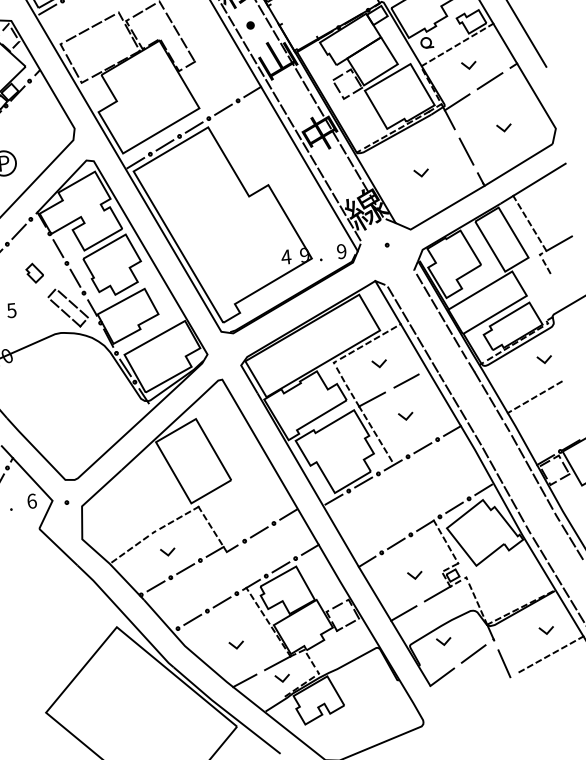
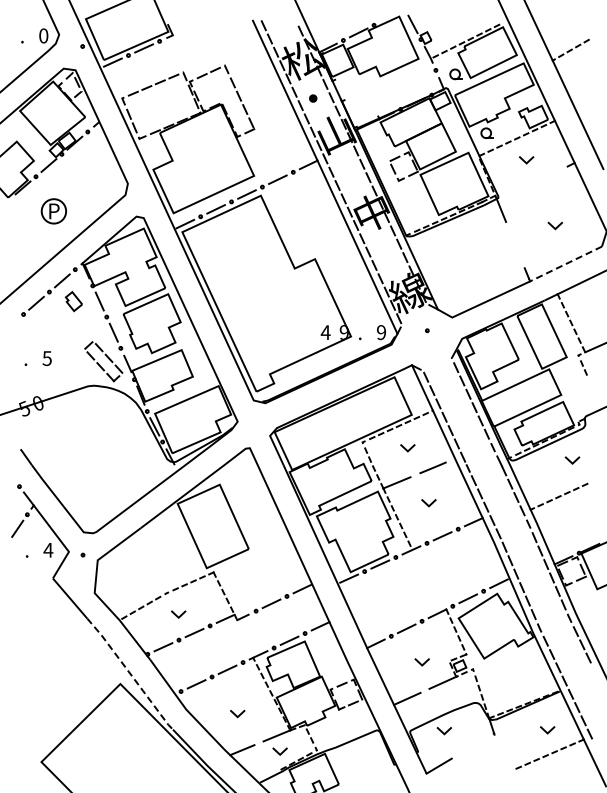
line: (489, 80) -> (545, 177), removed
line: (457, 102) -> (511, 195), removed
line: (466, 151) -> (515, 245), removed
line: (519, 164) -> (566, 263), solid -> dashed
line: (420, 174) -> (467, 263), removed
part: (34, 273) -> (73, 301), moved
text: (31, 500) -> (48, 549), 6 -> 4
line: (125, 615) -> (130, 673), solid -> dashed
line: (473, 653) -> (472, 745), removed
line: (503, 663) -> (501, 758), removed

